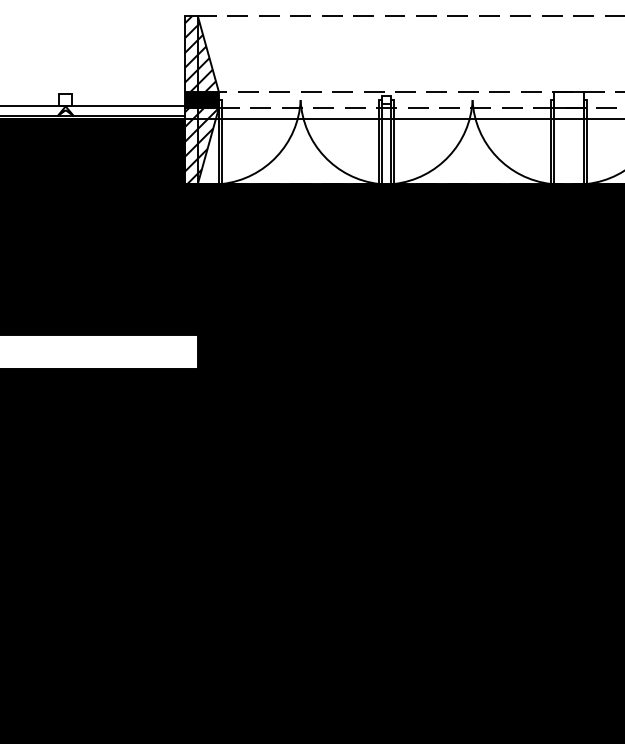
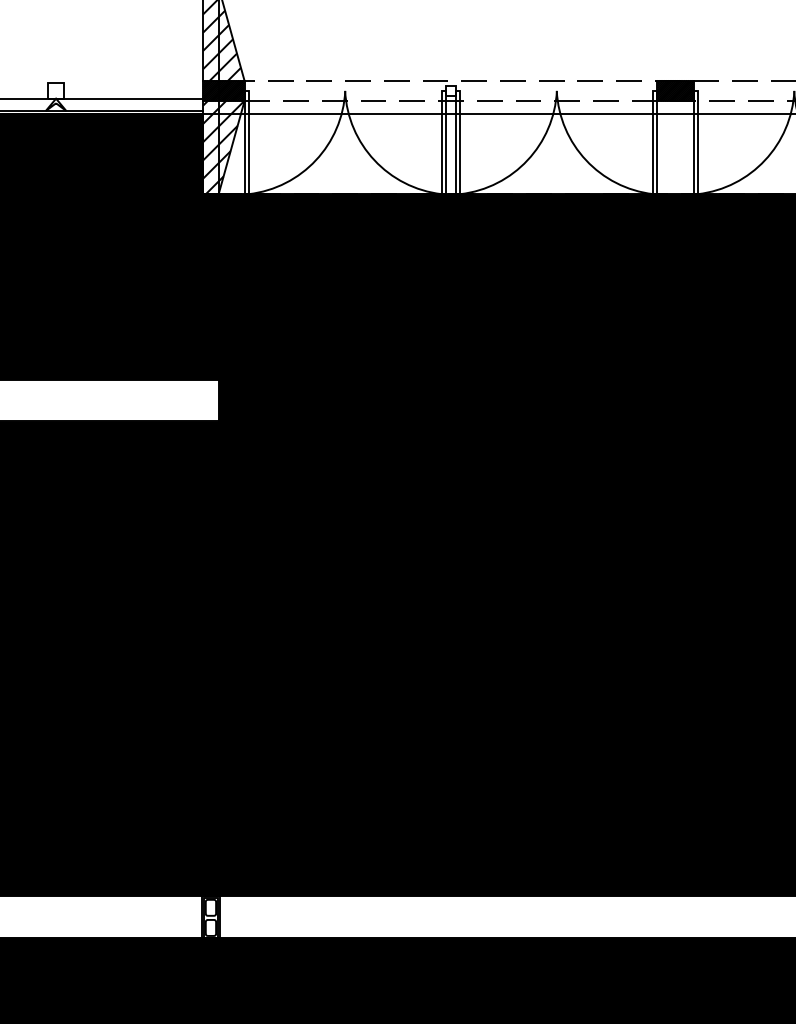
hatch: (569, 99) -> (675, 90), added

